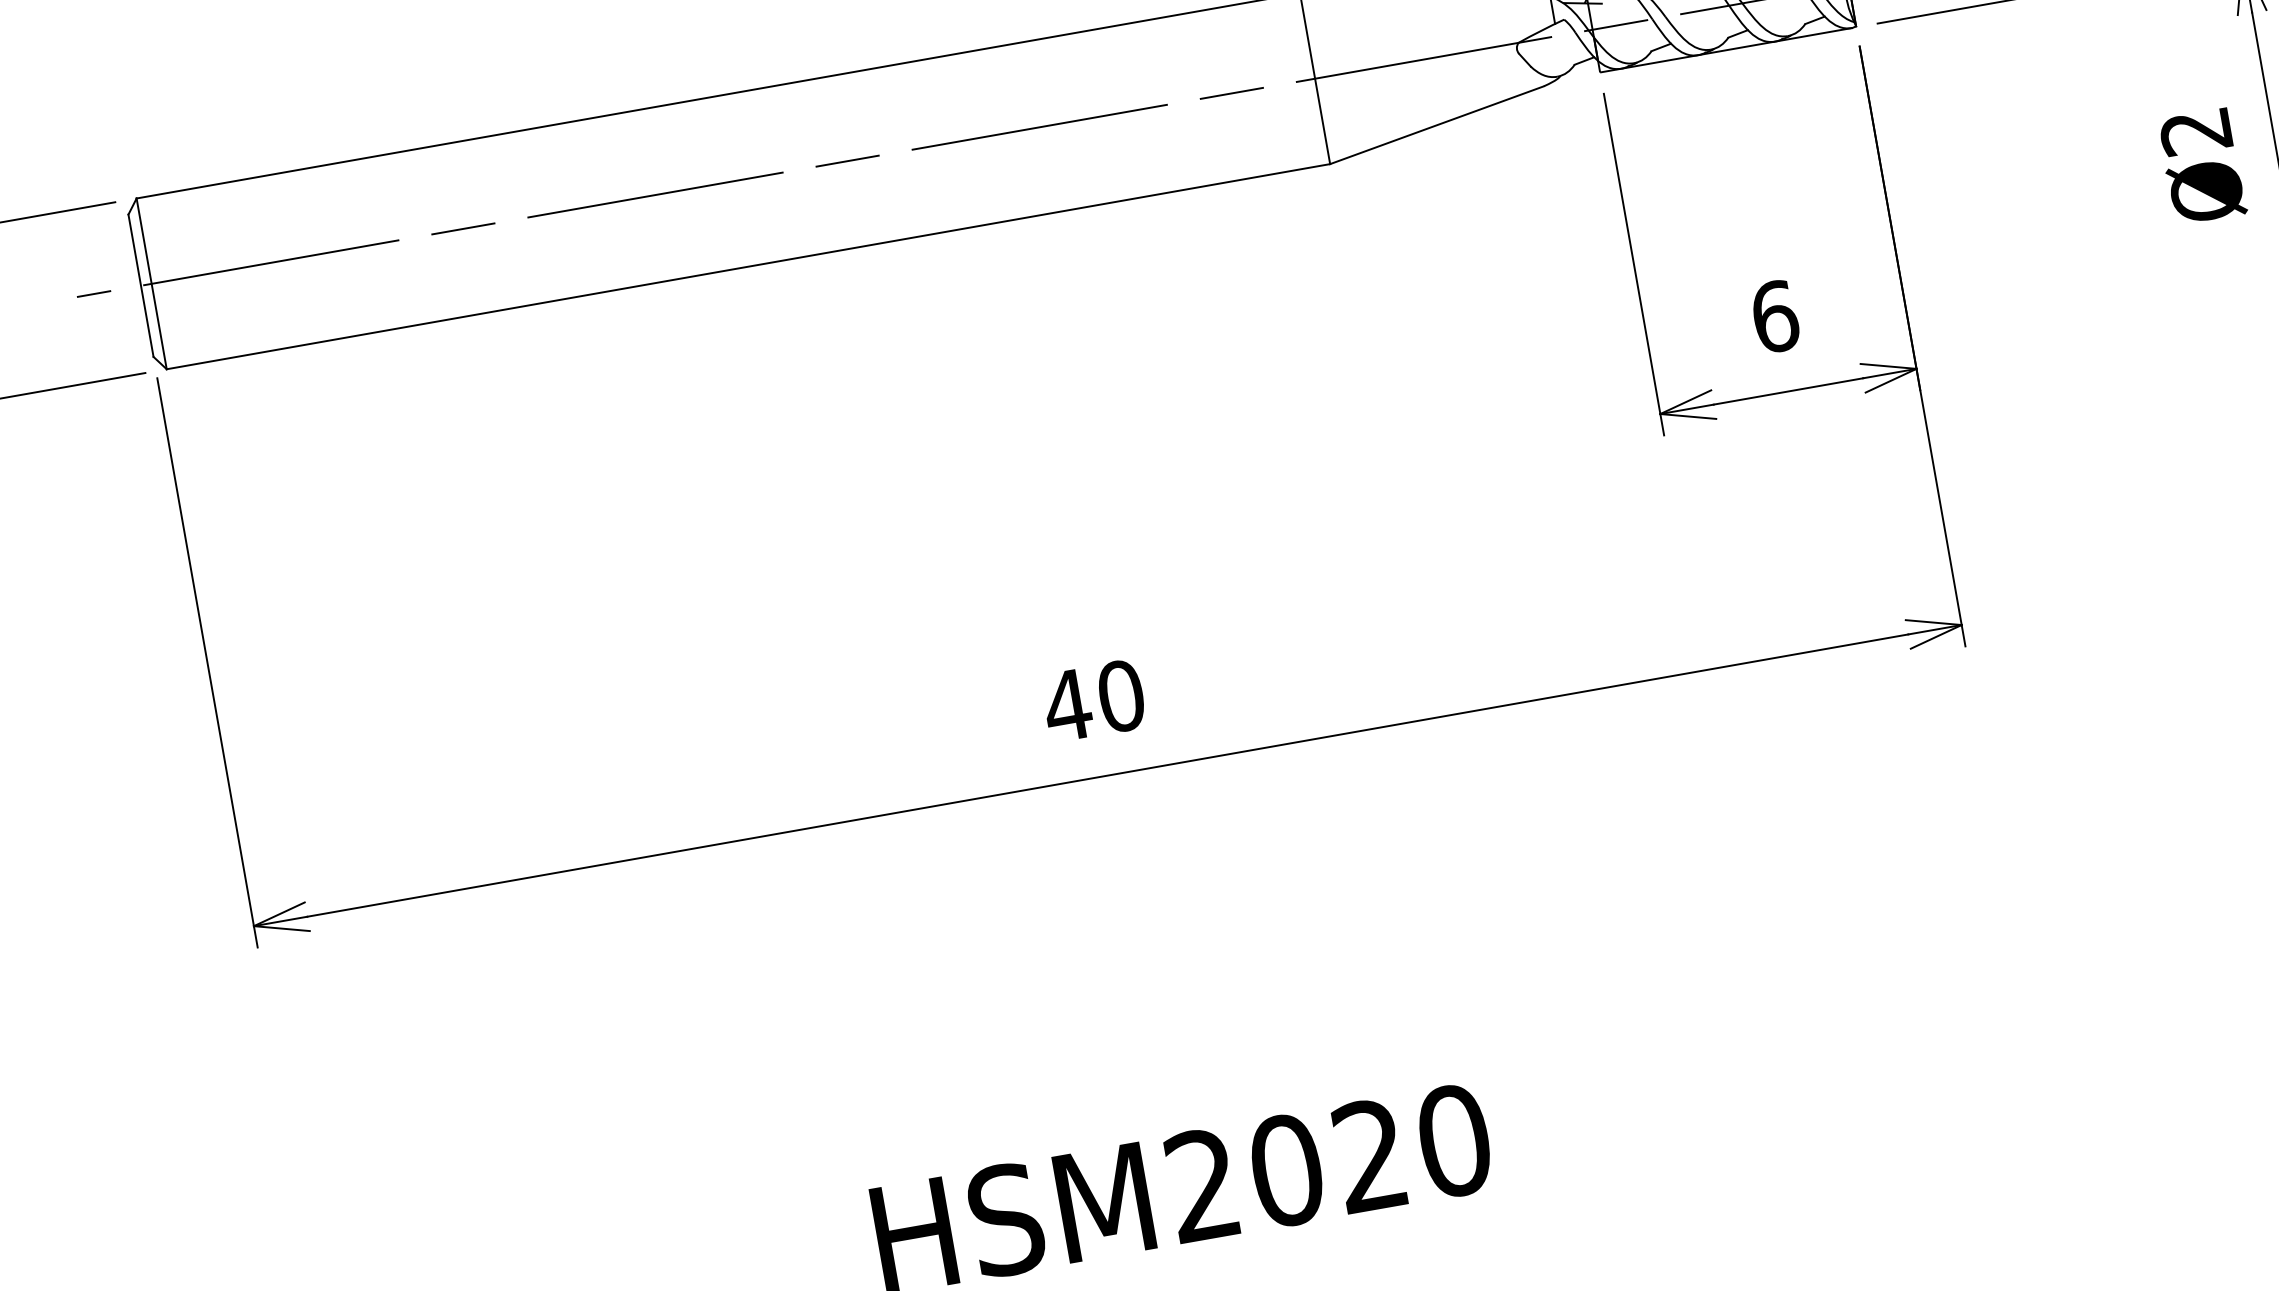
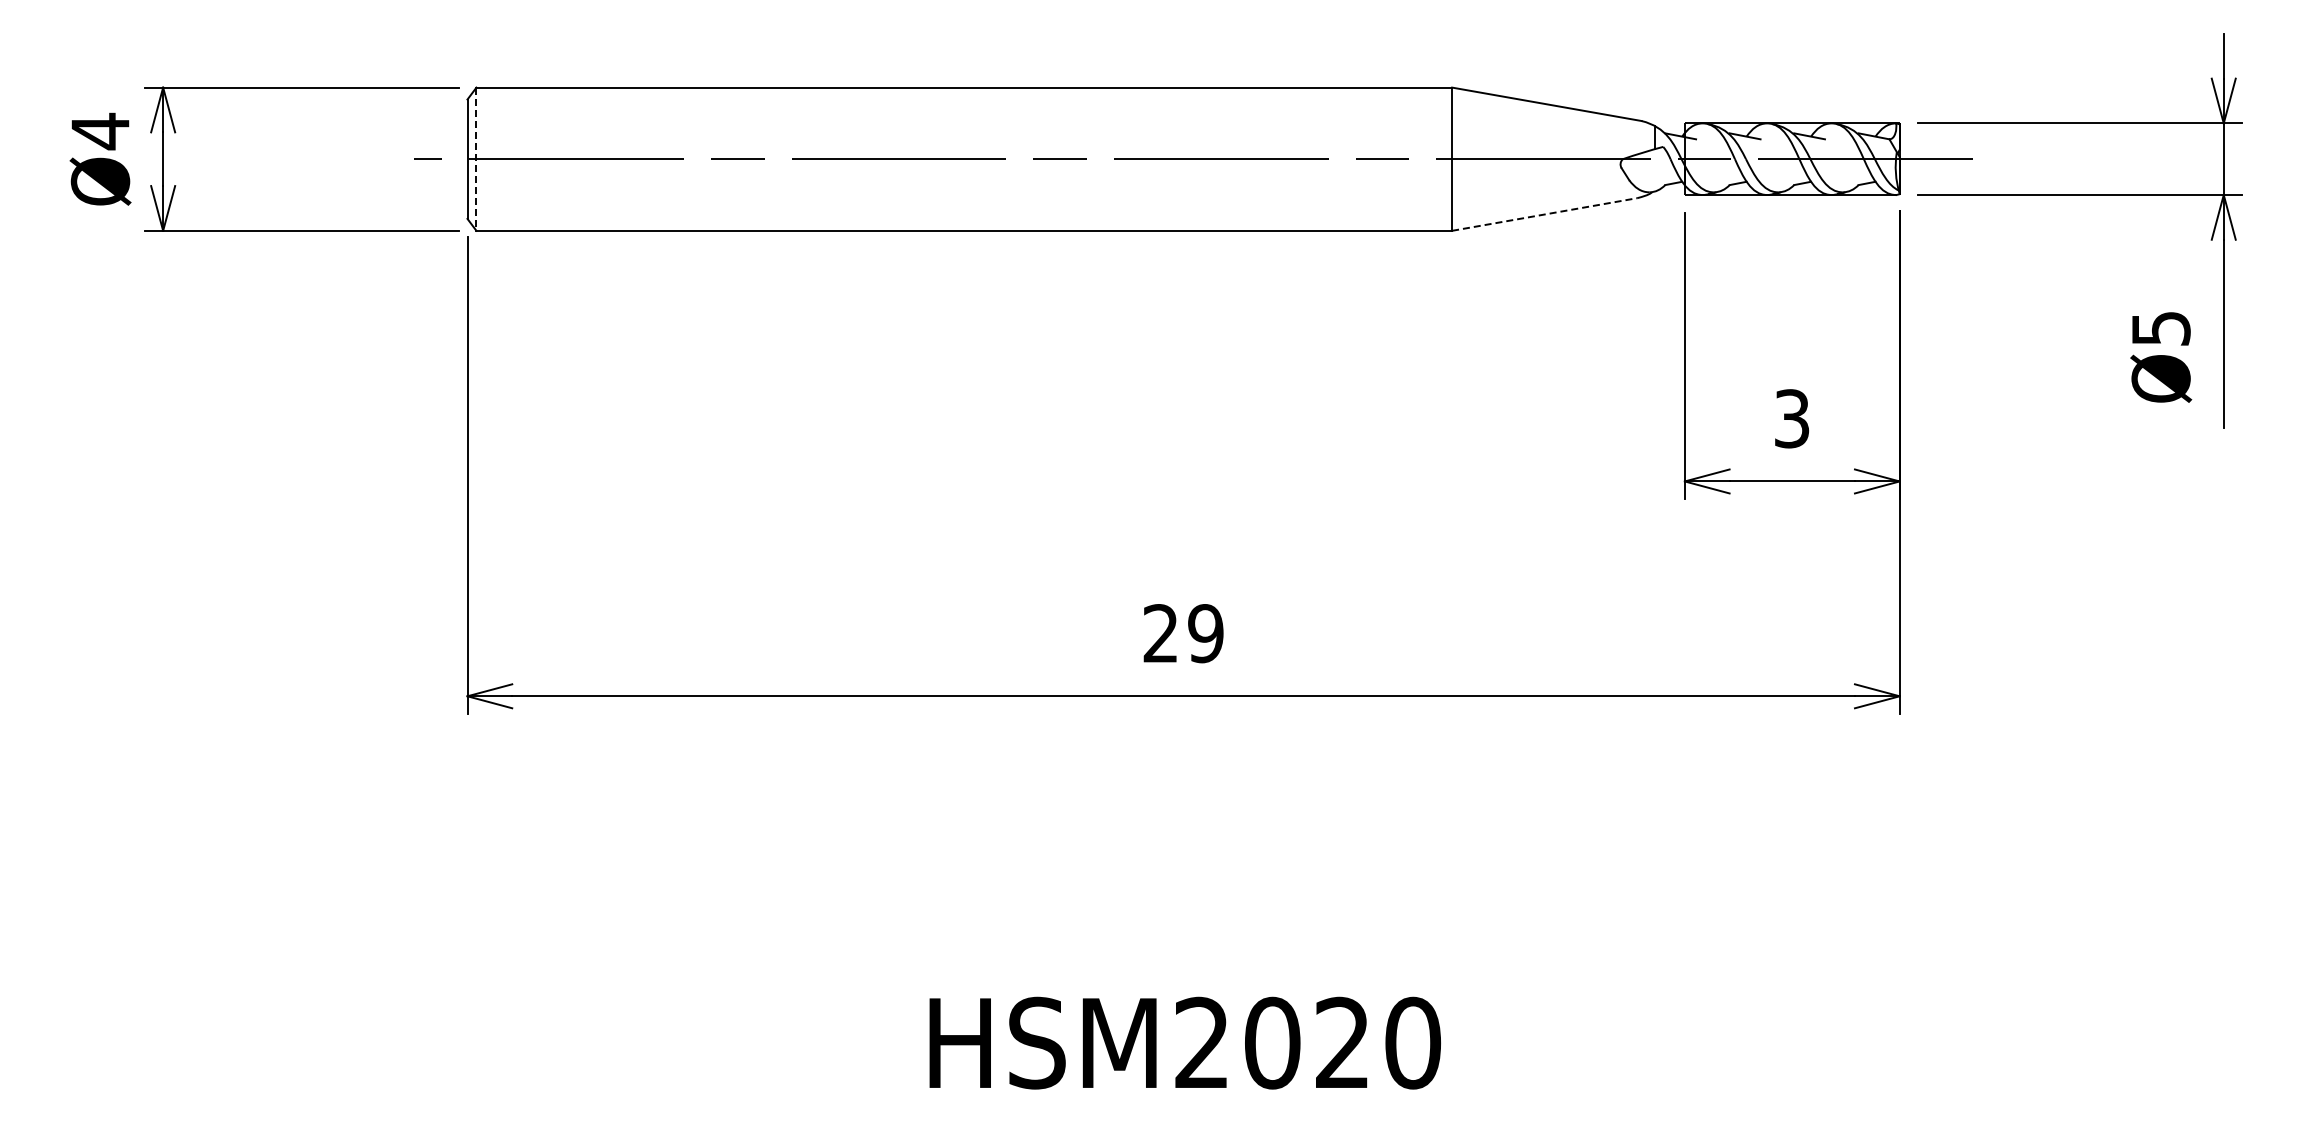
line: (1436, 125) -> (1544, 214), solid -> dashed
text: (2195, 131) -> (2160, 328), Ø2 -> Ø5
line: (151, 284) -> (476, 159), solid -> dashed
text: (1775, 316) -> (1792, 418), 6 -> 3
text: (1093, 700) -> (1182, 633), 40 -> 29

